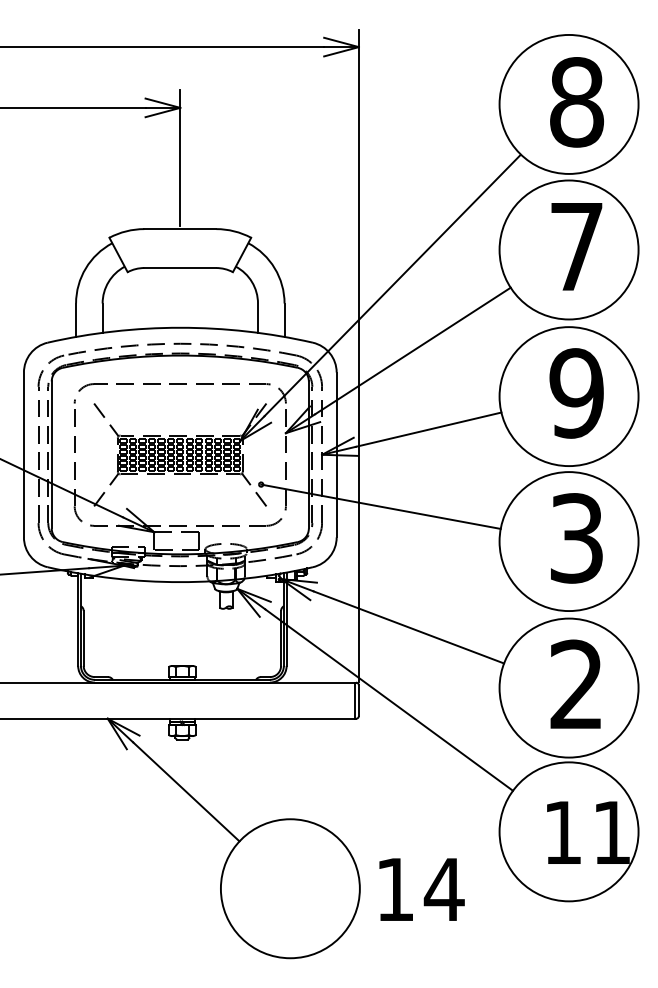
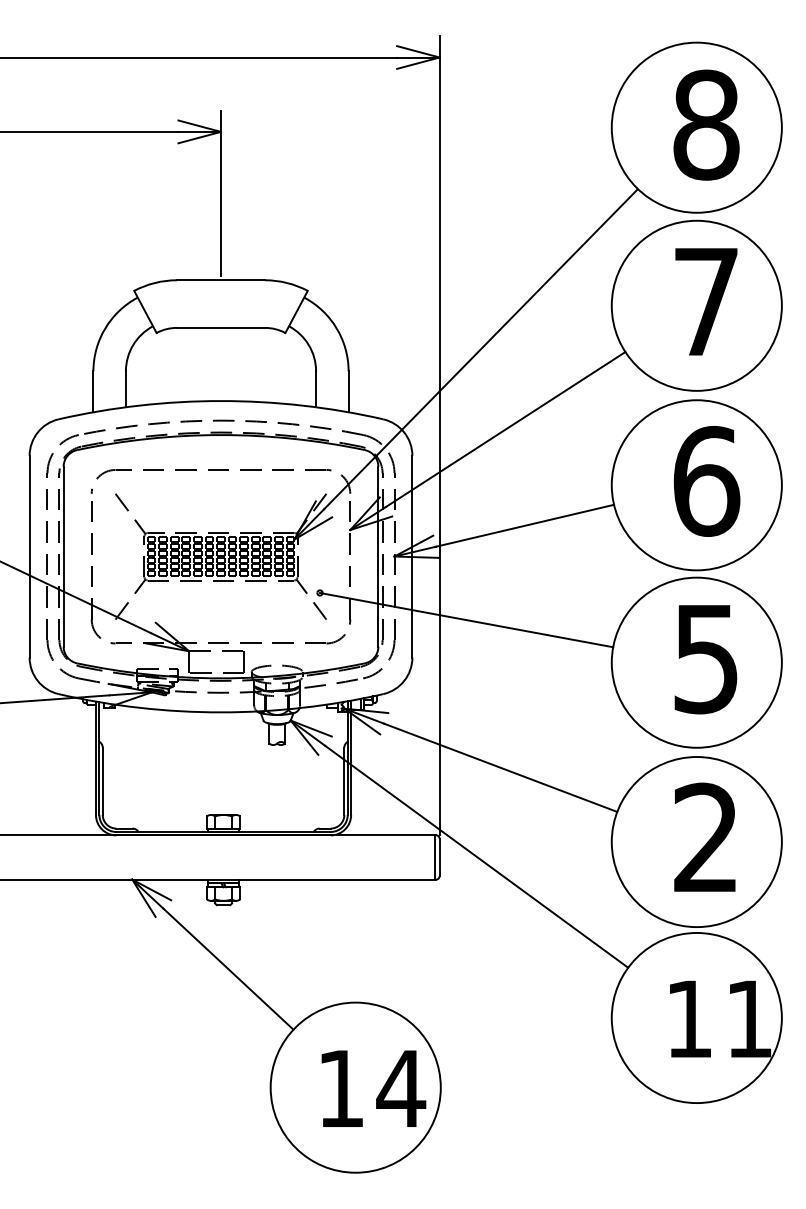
text: (576, 392) -> (706, 480), 9 -> 6
text: (576, 538) -> (706, 658), 3 -> 5
text: (421, 889) -> (373, 1088), moved

